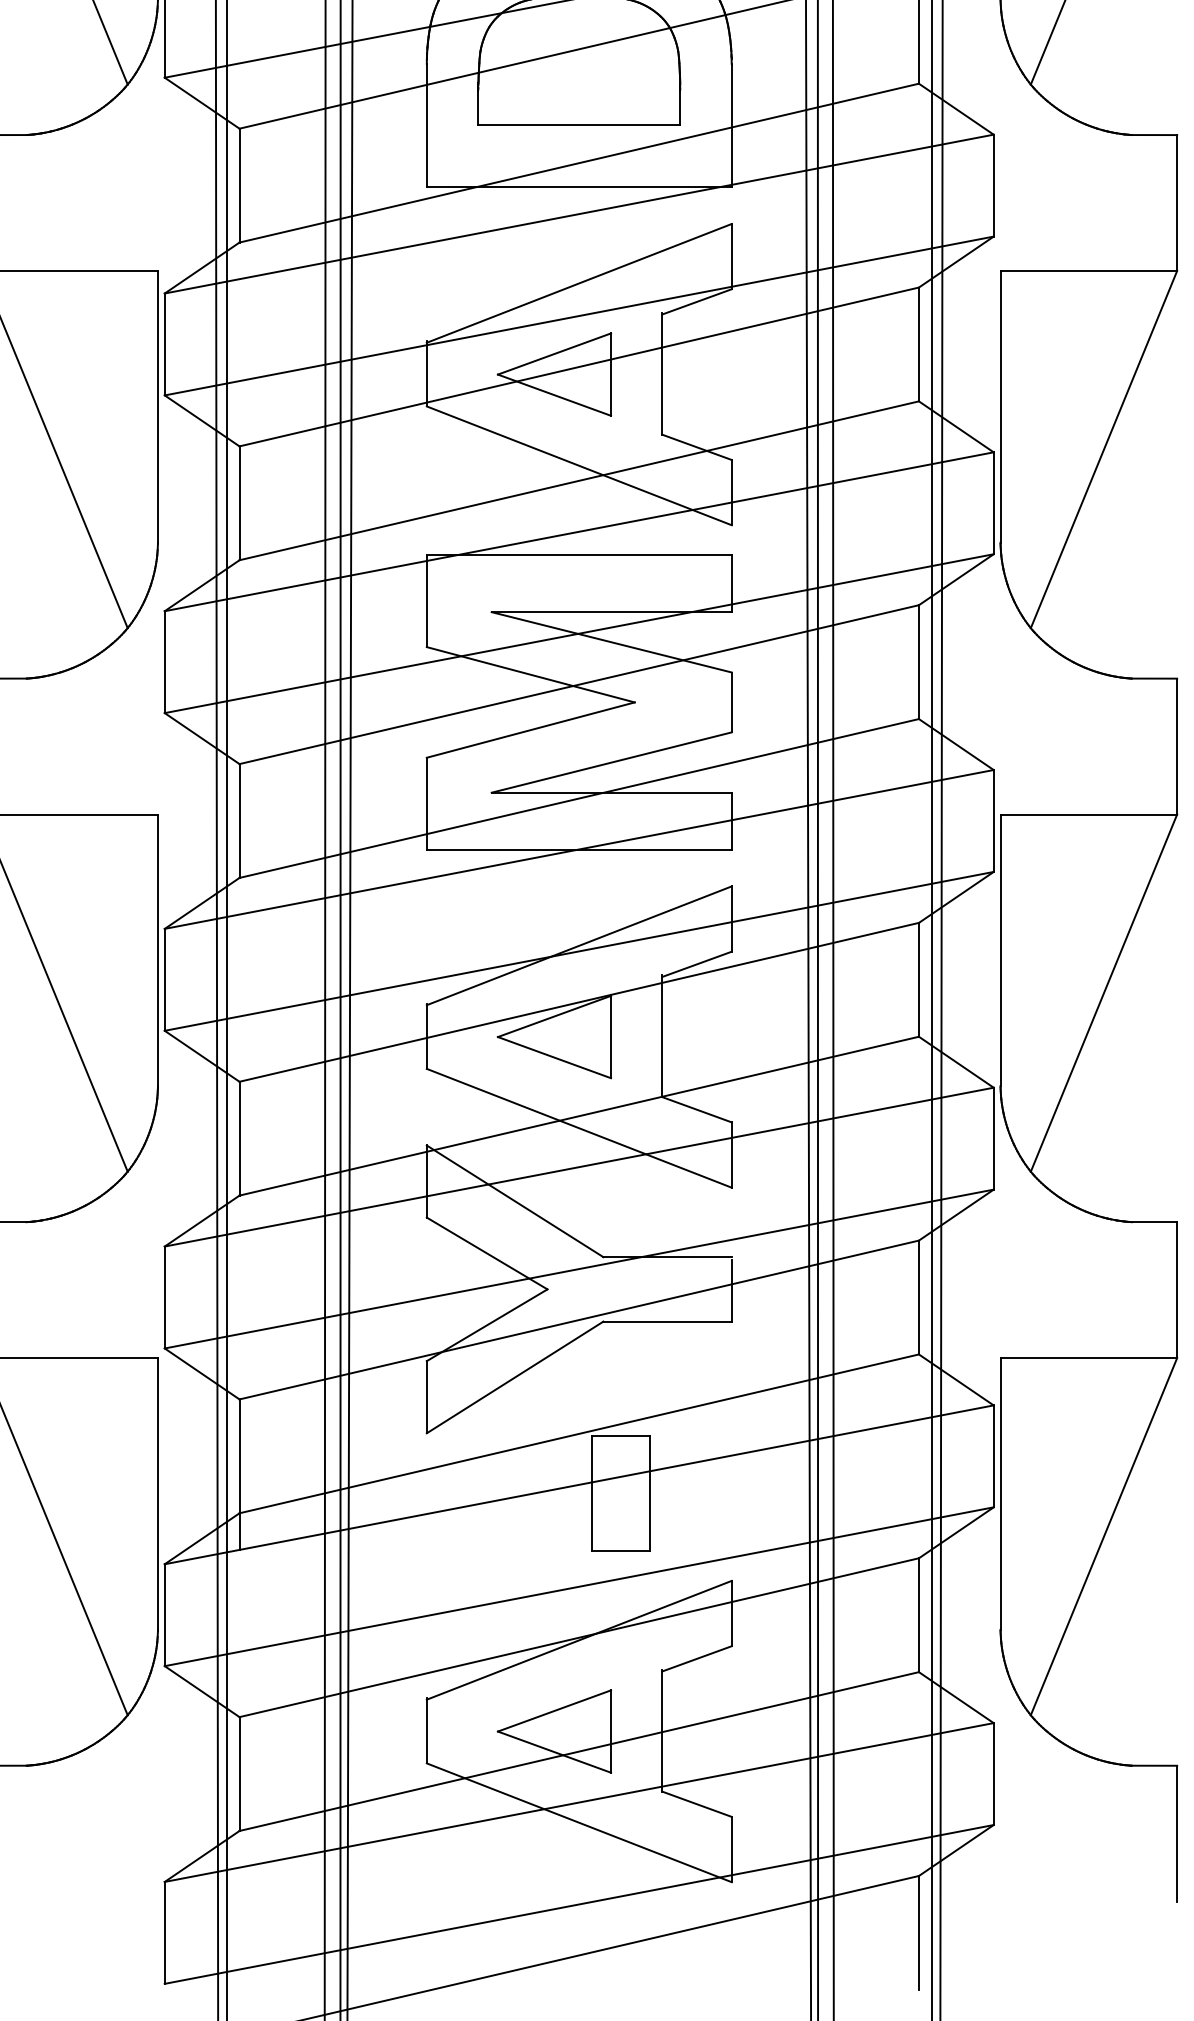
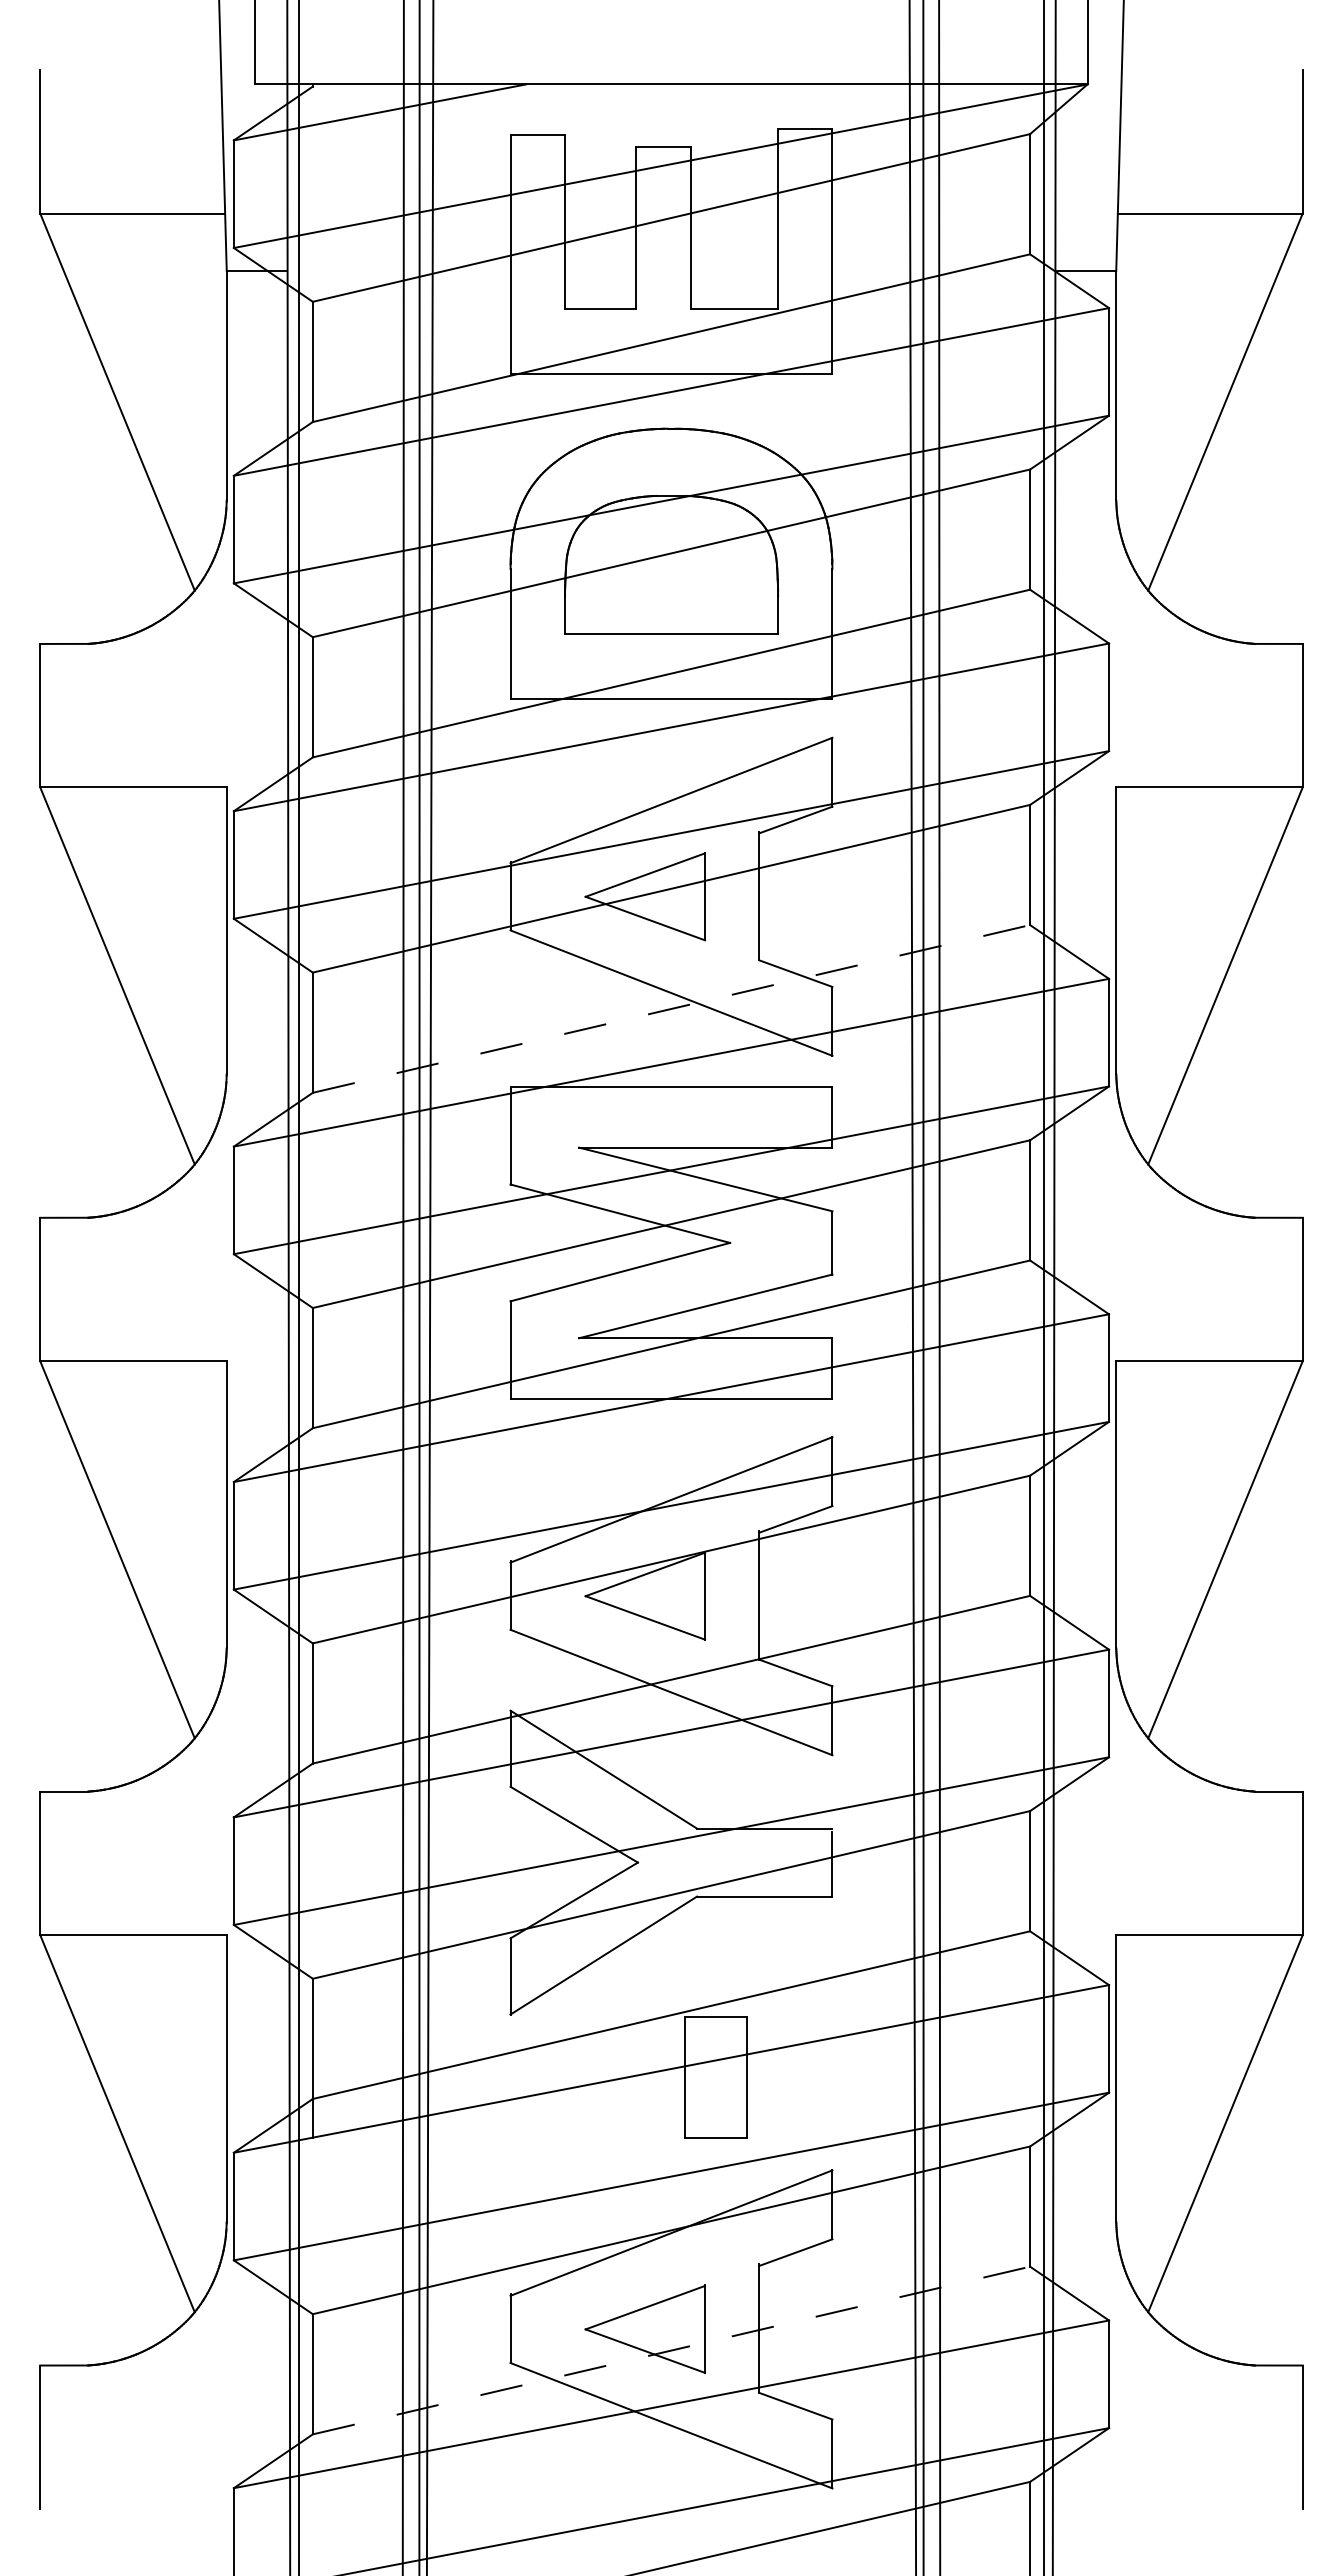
line: (579, 480) -> (671, 1008), solid -> dashed
line: (579, 1751) -> (671, 2350), solid -> dashed

